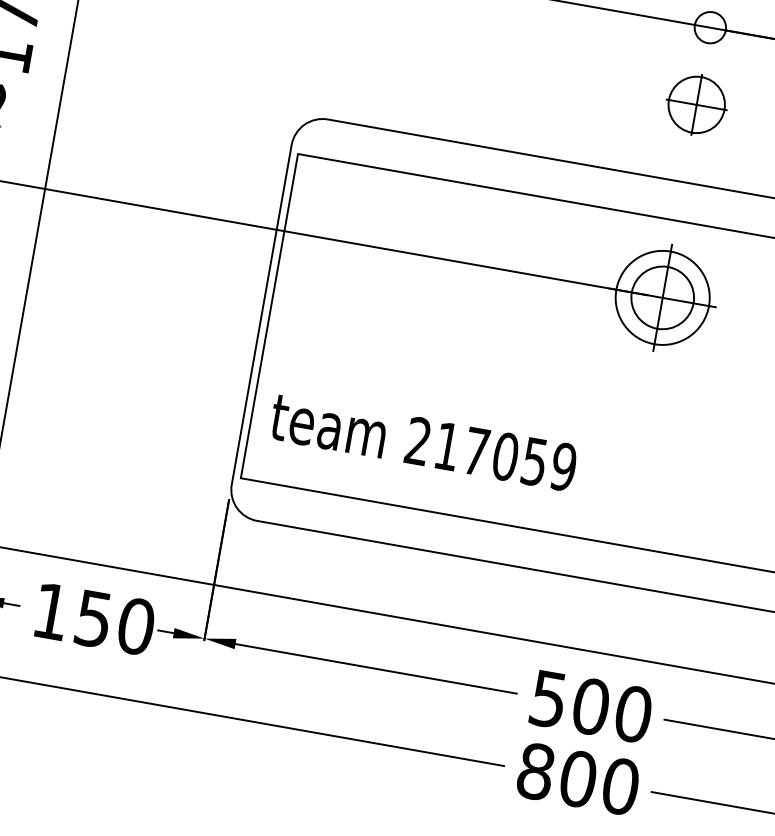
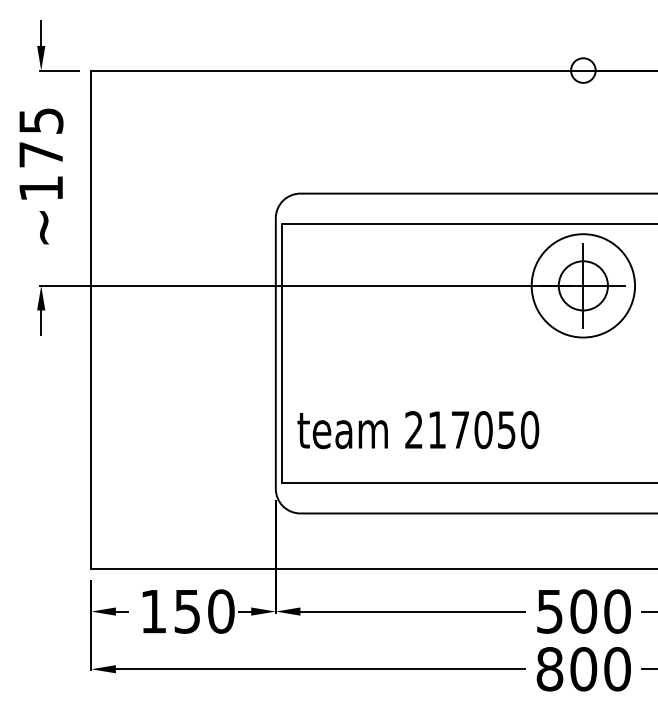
part: (697, 104) -> (583, 131), removed
circle: (662, 297) -> (583, 285), size x1.4
text: (563, 467) -> (529, 430), 217059 -> 217050

